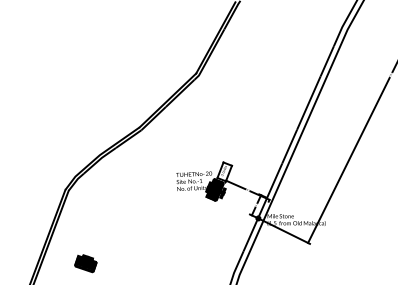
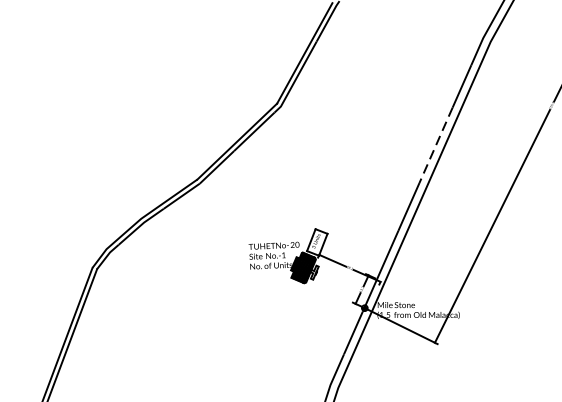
line: (308, 103) -> (435, 145), solid -> dashed
part: (85, 263) -> (120, 371), removed

